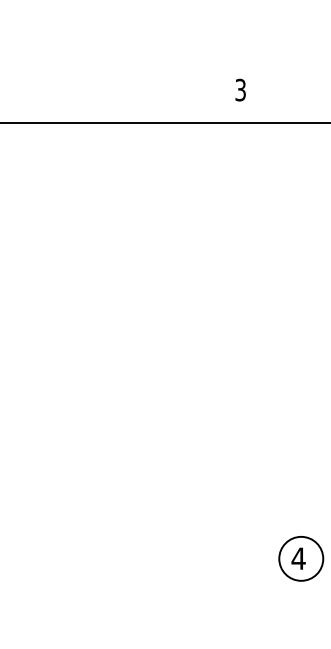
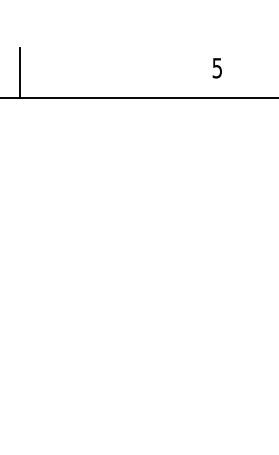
text: (240, 89) -> (217, 67), 3 -> 5
line: (24, 95) -> (20, 73), added

